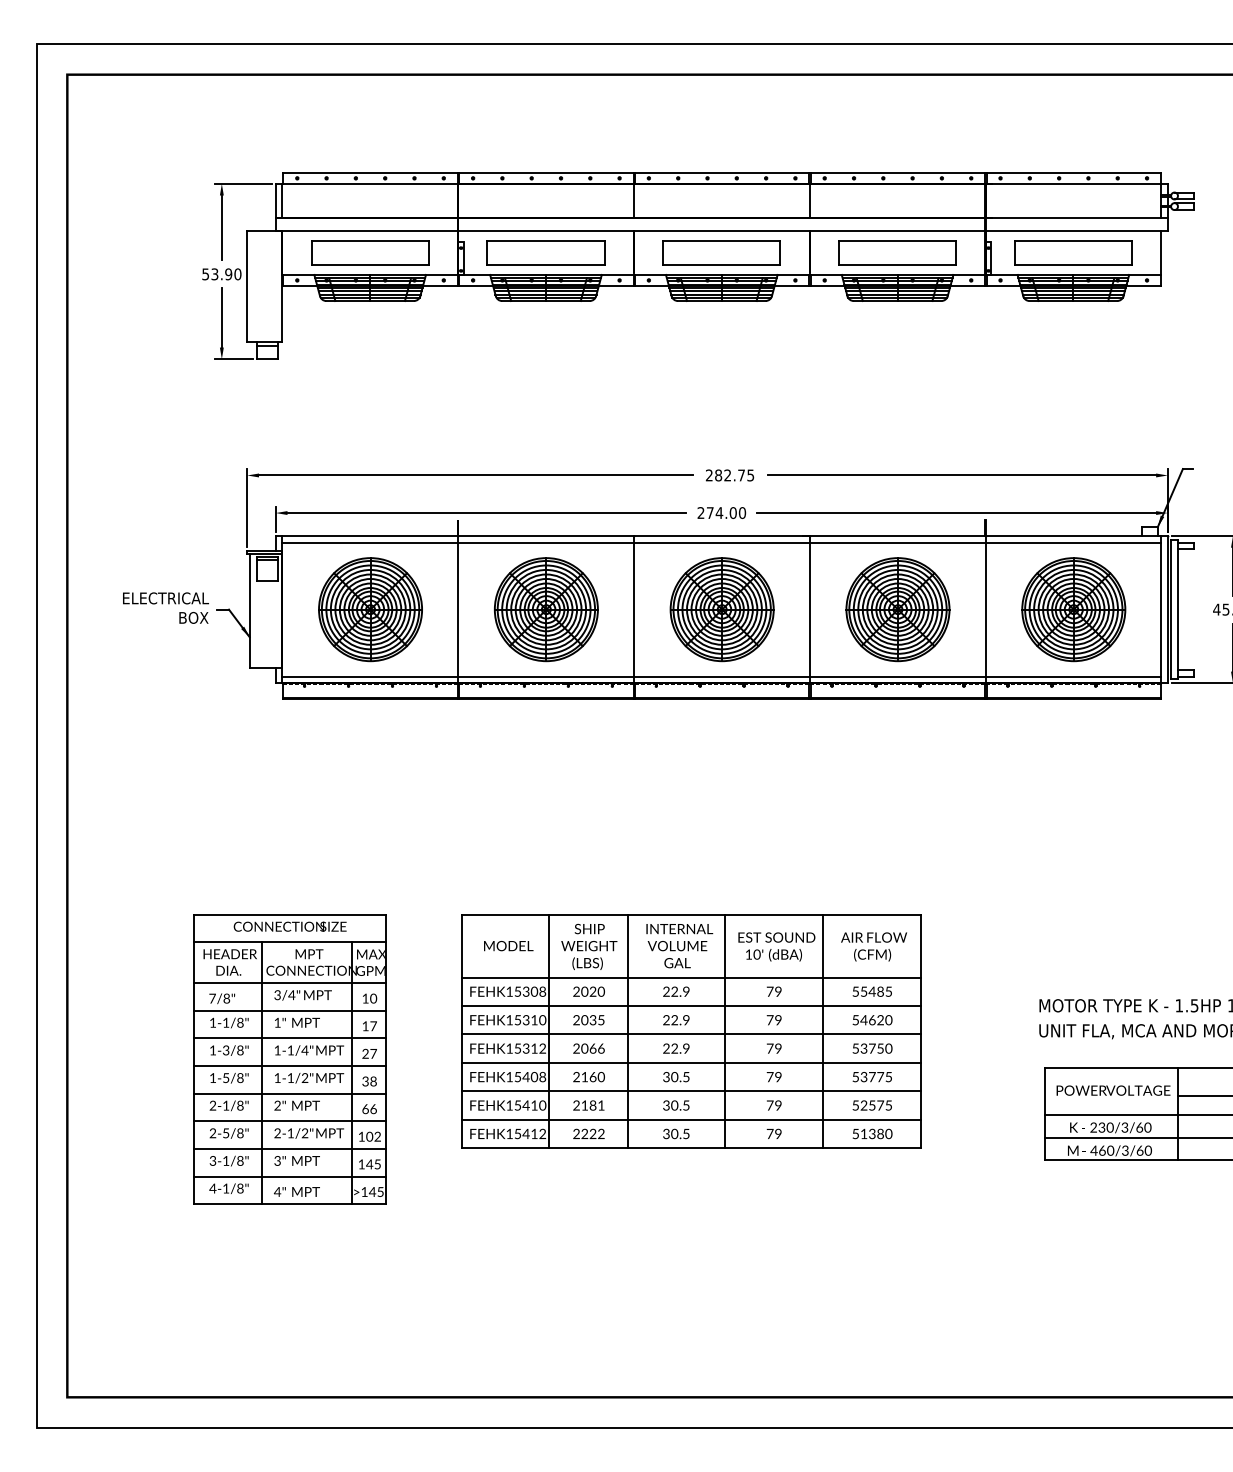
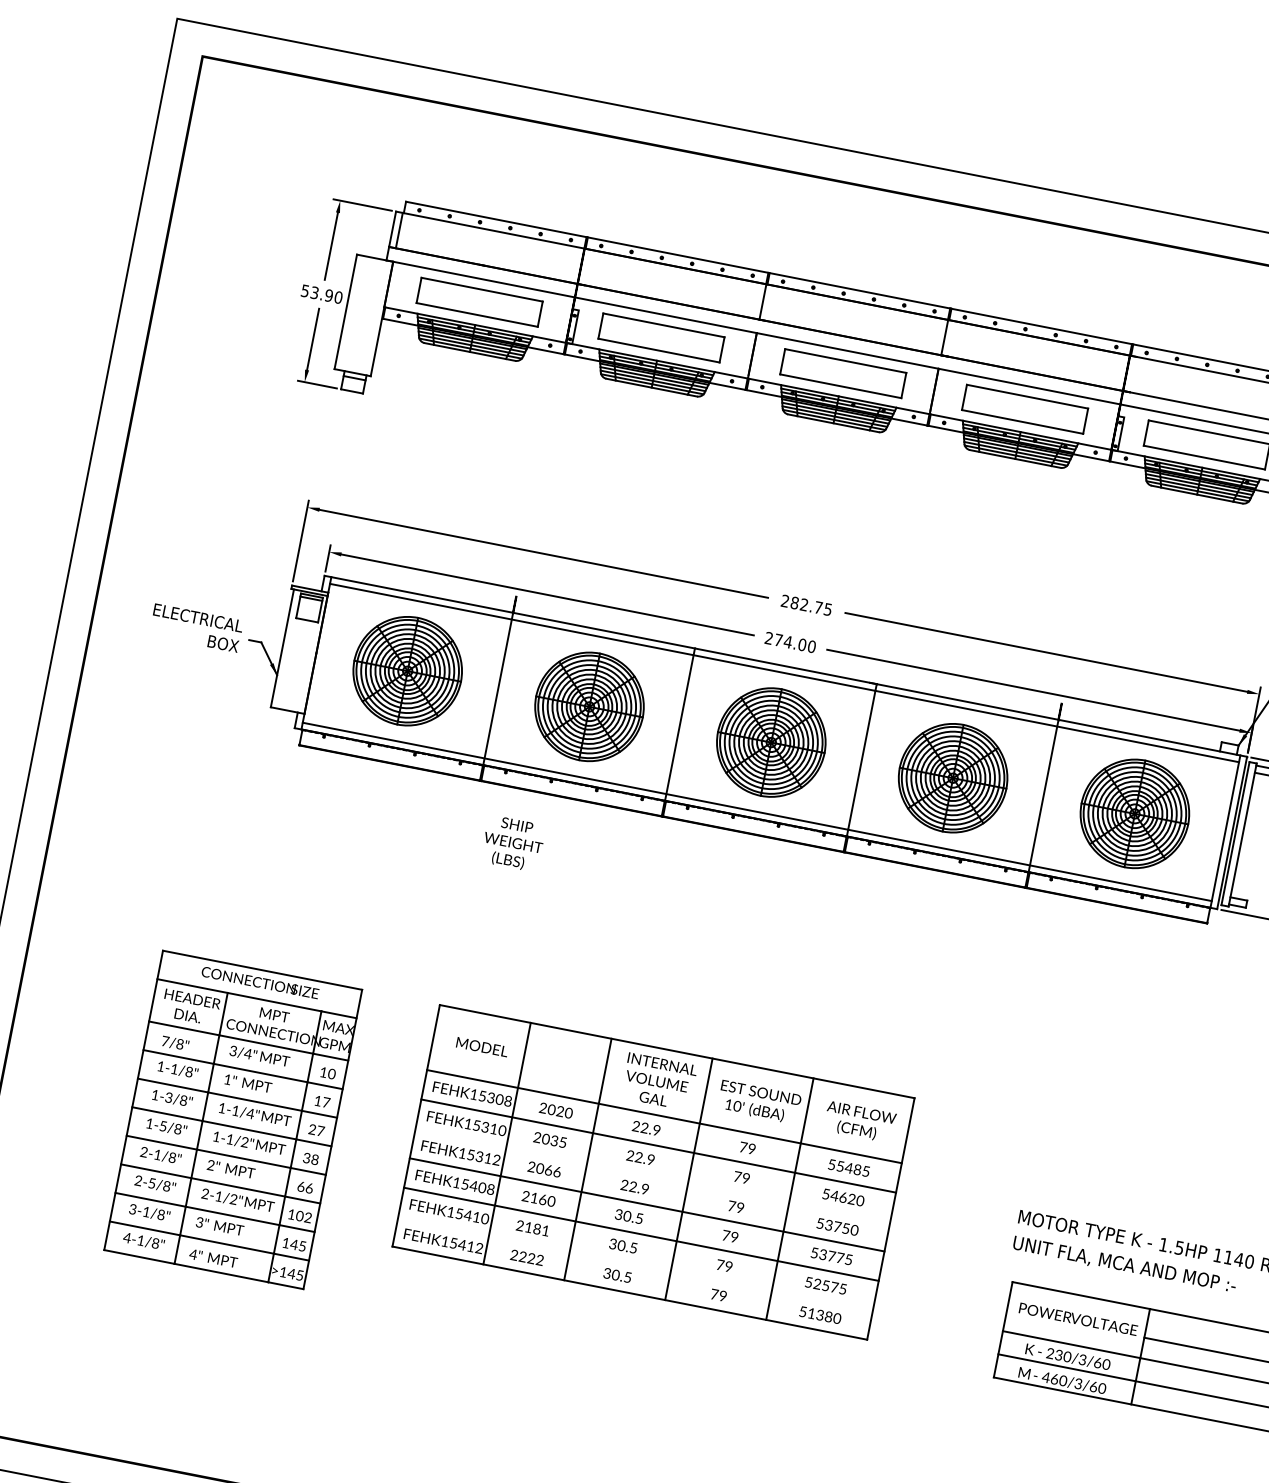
text: (589, 946) -> (513, 843), moved
line: (690, 1034) -> (652, 1175), removed
line: (690, 1119) -> (635, 1263), removed

